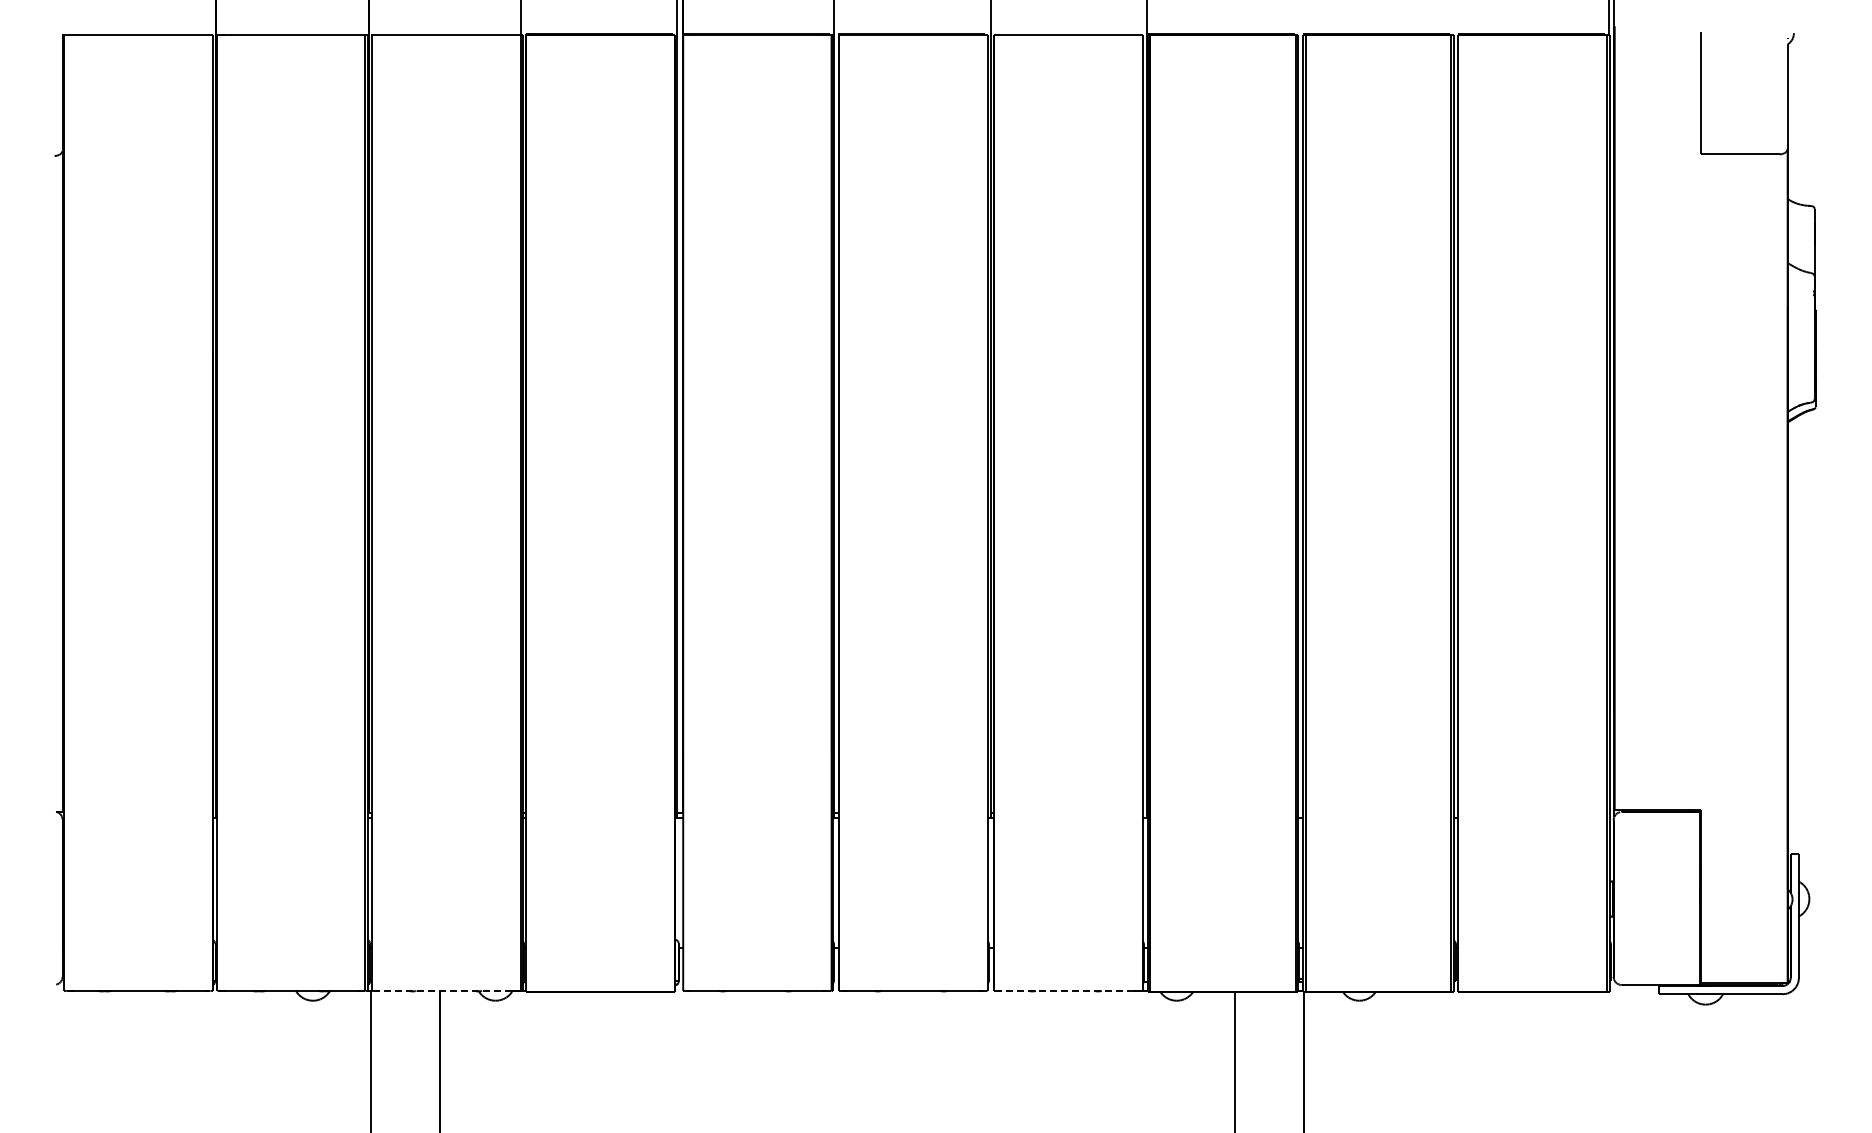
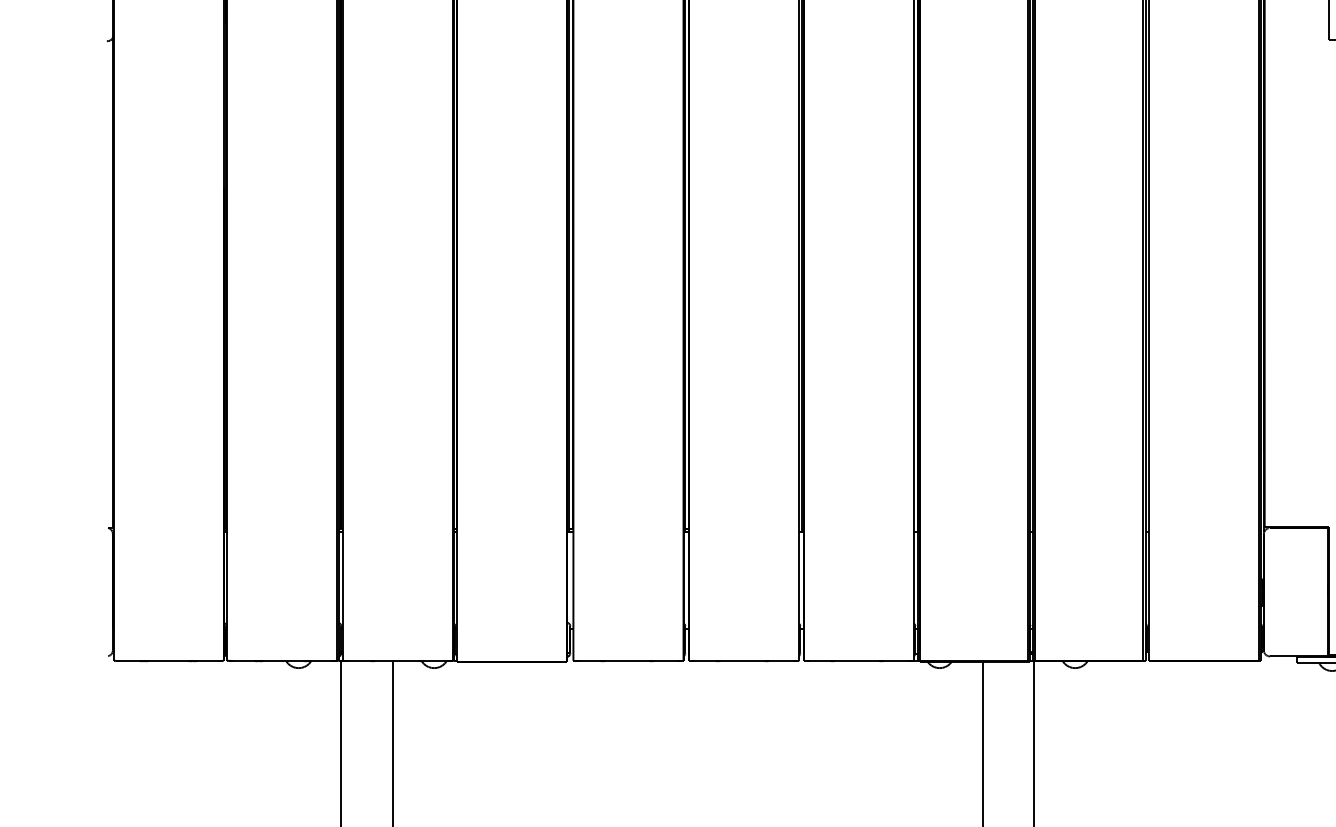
line: (446, 990) -> (397, 660), dashed -> solid
line: (1068, 990) -> (859, 660), dashed -> solid

